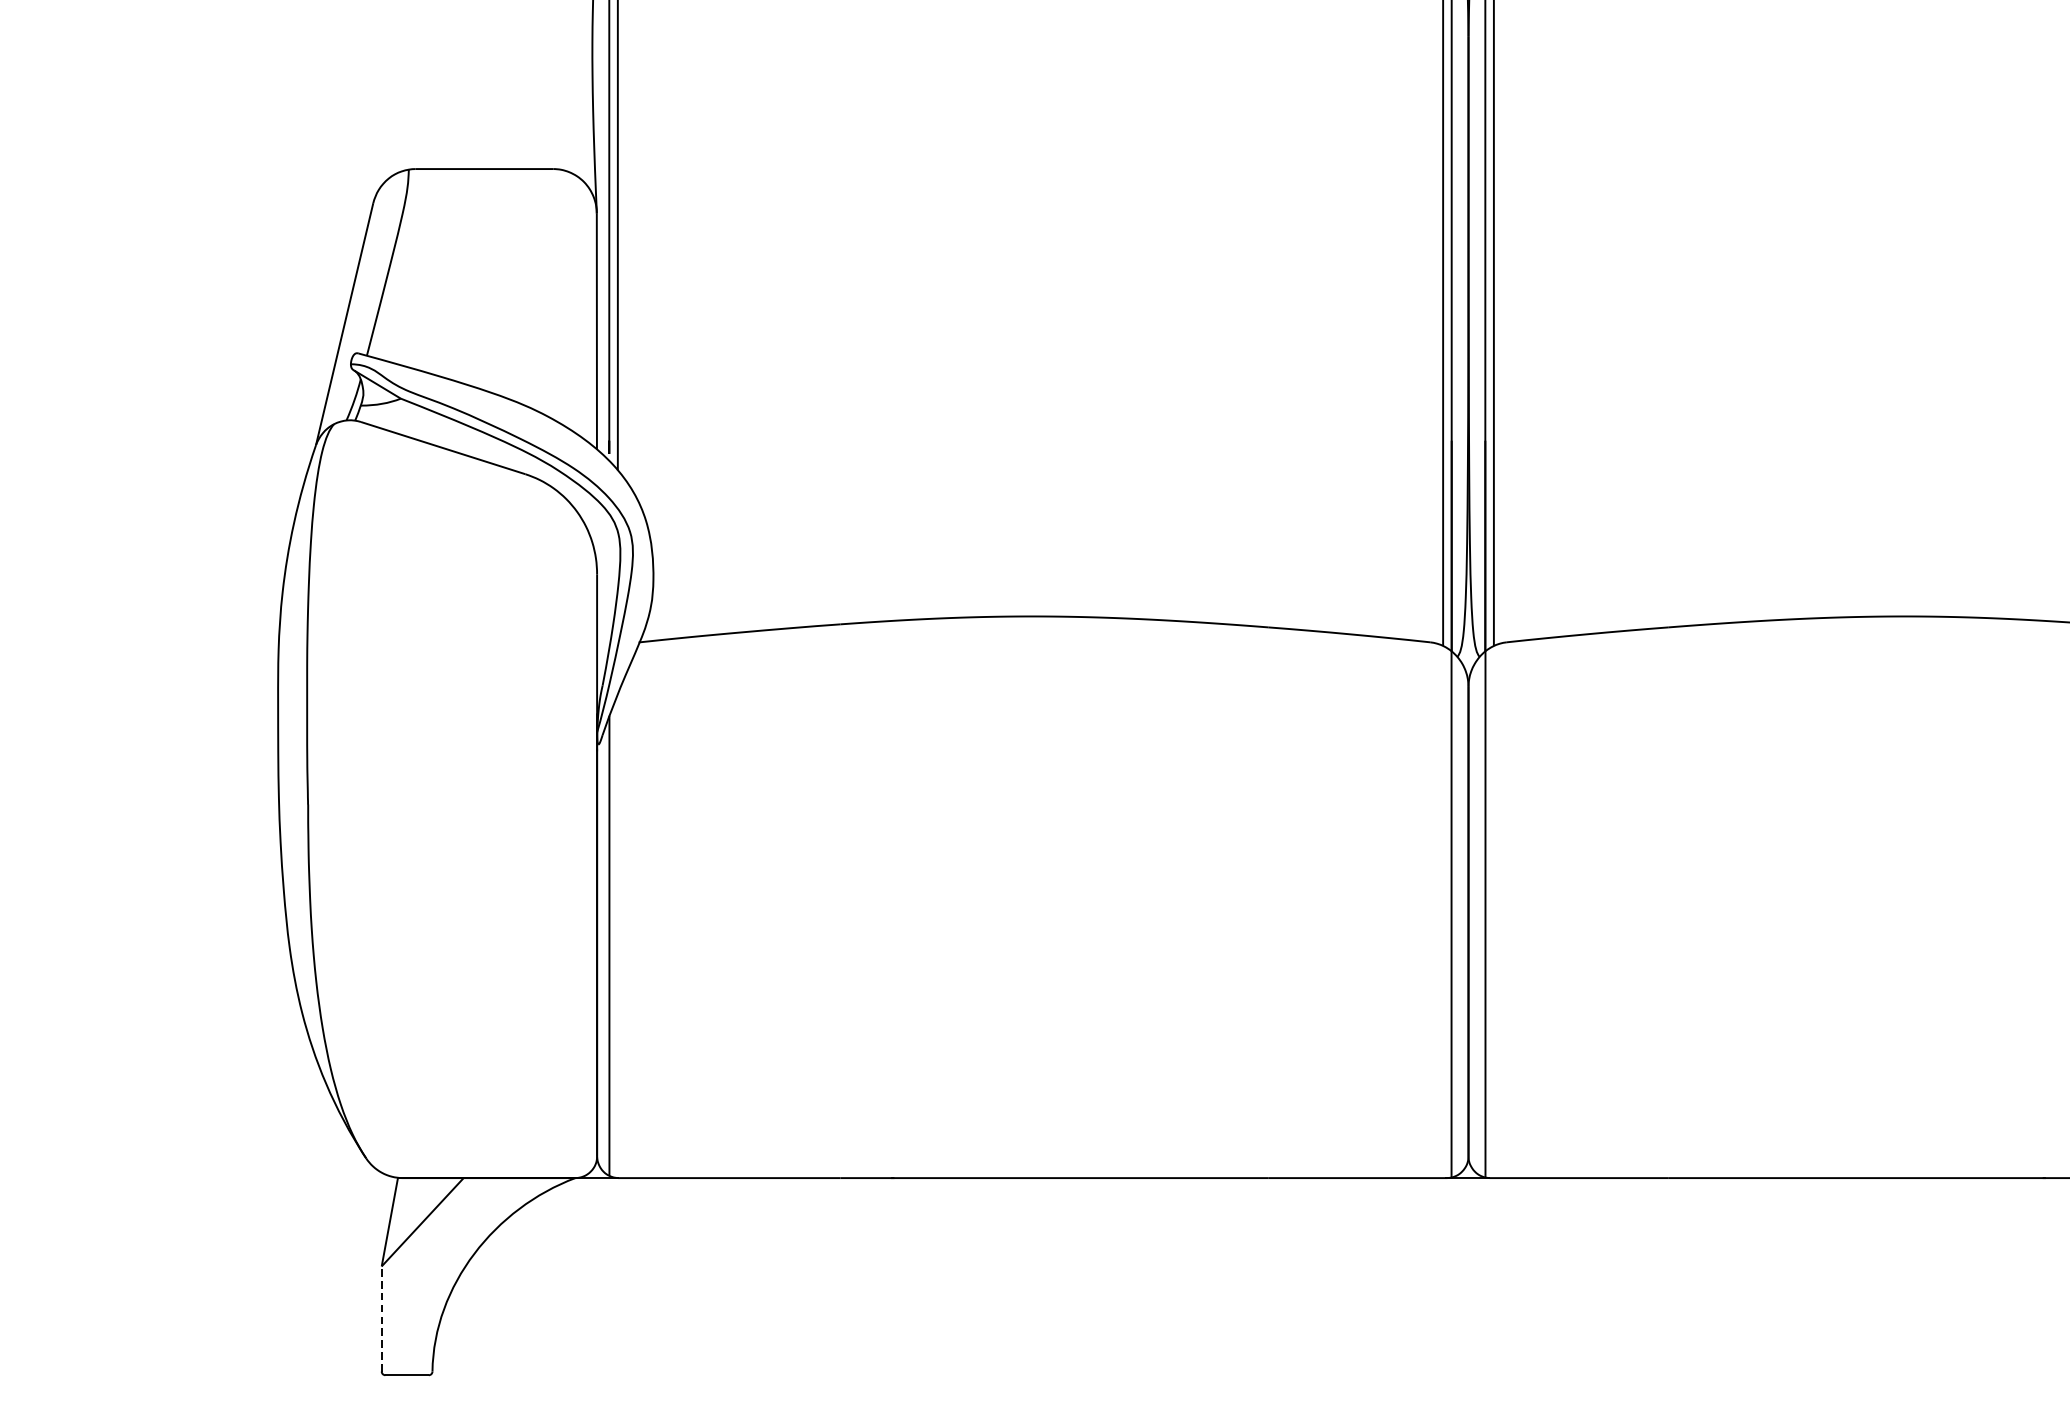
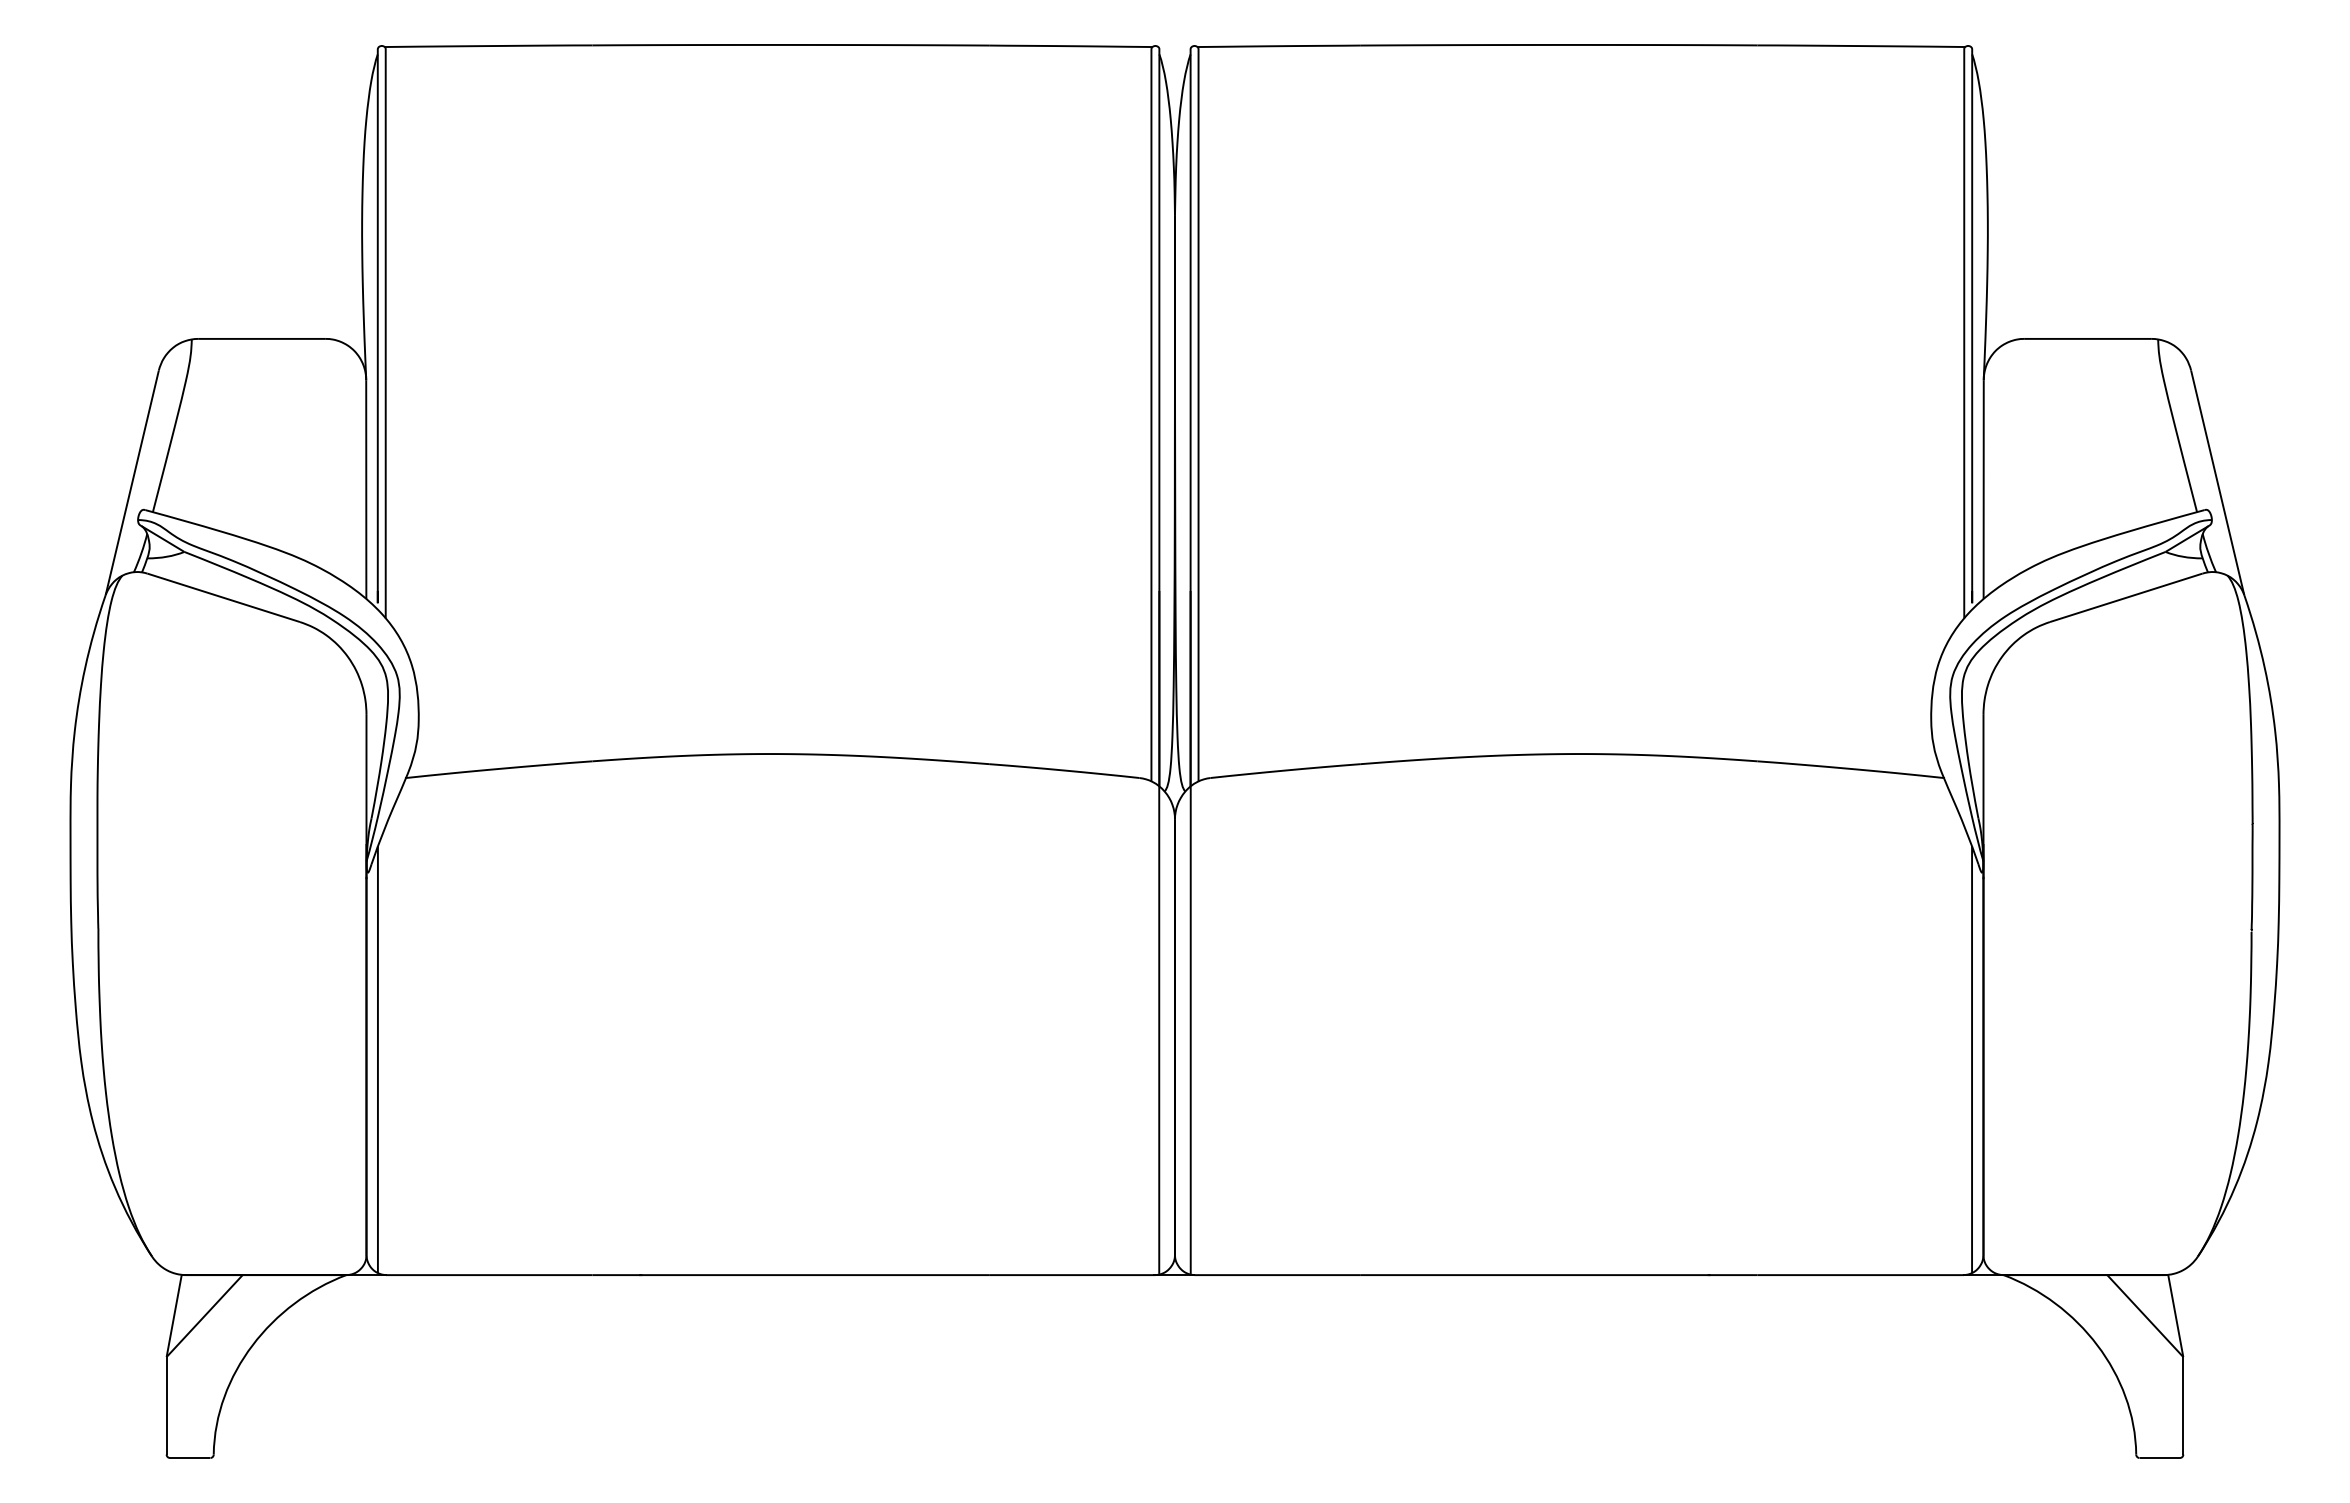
line: (381, 1318) -> (166, 1405), dashed -> solid

